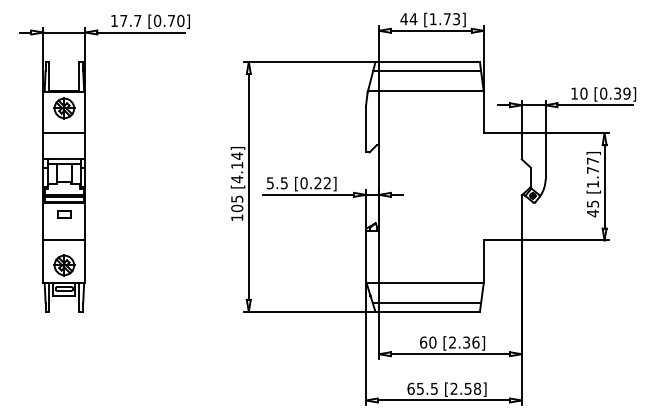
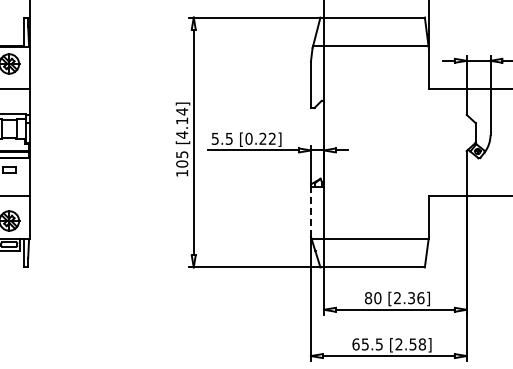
line: (427, 70) -> (372, 26), removed
line: (365, 255) -> (310, 211), solid -> dashed
line: (426, 302) -> (371, 258), removed
text: (423, 342) -> (368, 298), 60 -> 80

